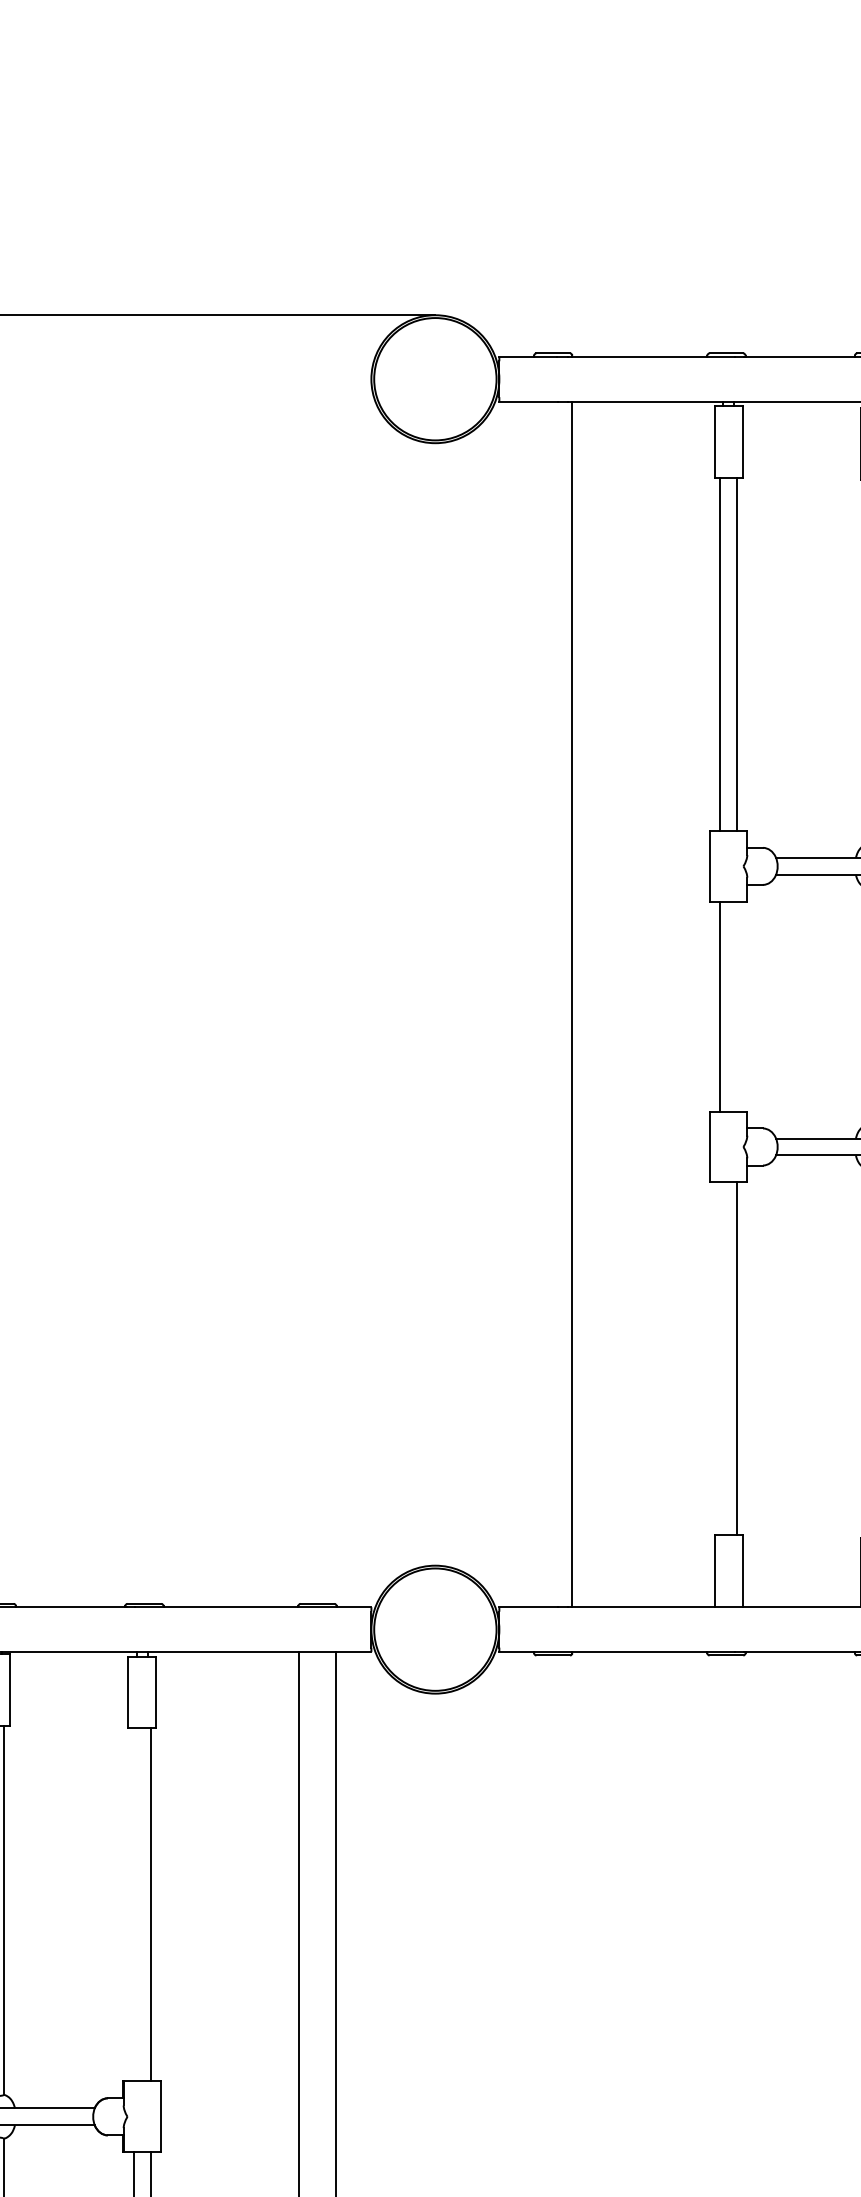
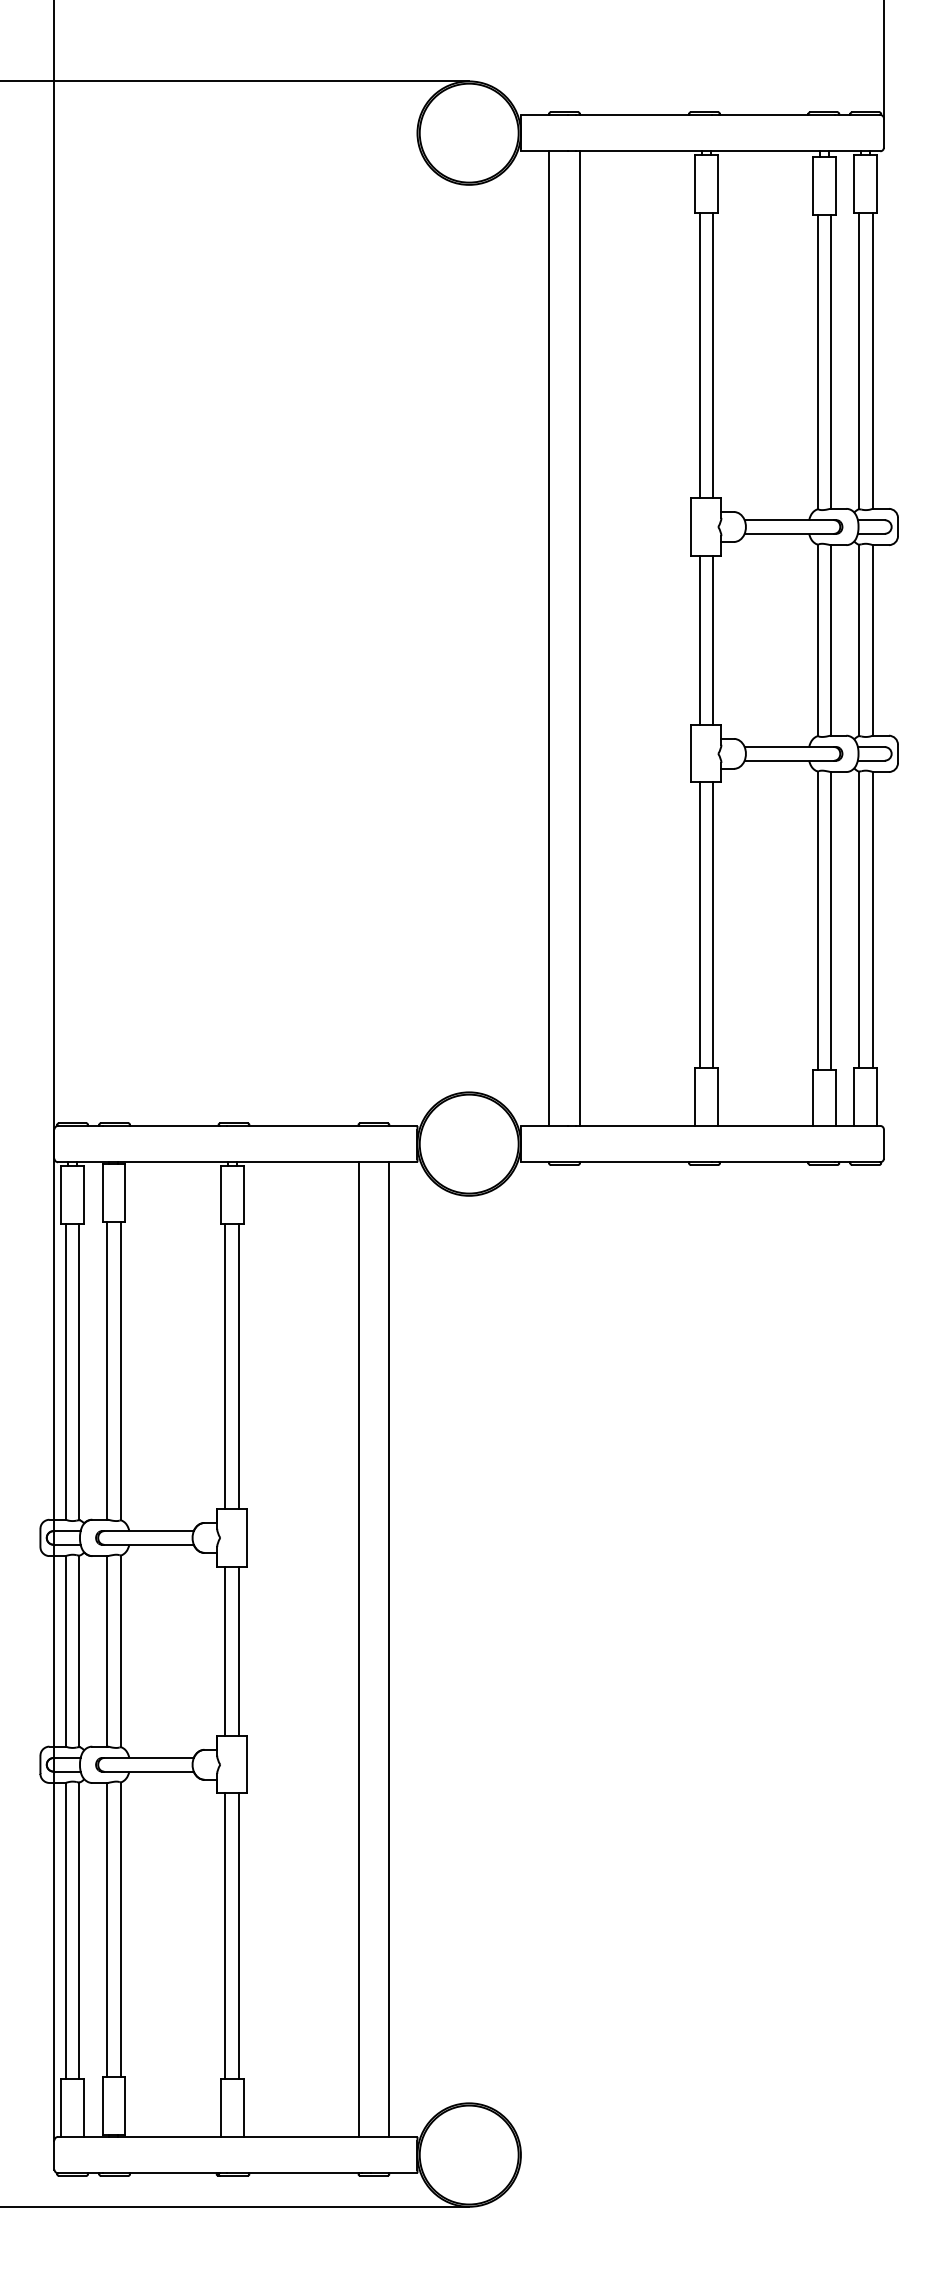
line: (534, 1004) -> (549, 638), added
line: (737, 1006) -> (713, 640), added
line: (720, 1358) -> (699, 924), added
line: (133, 1904) -> (225, 1366), added

